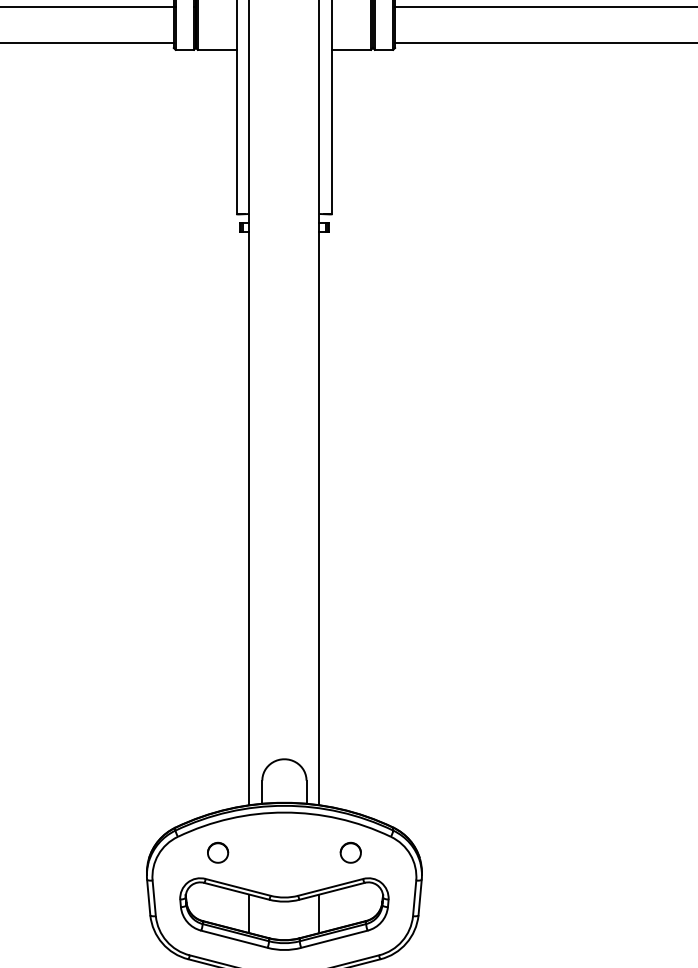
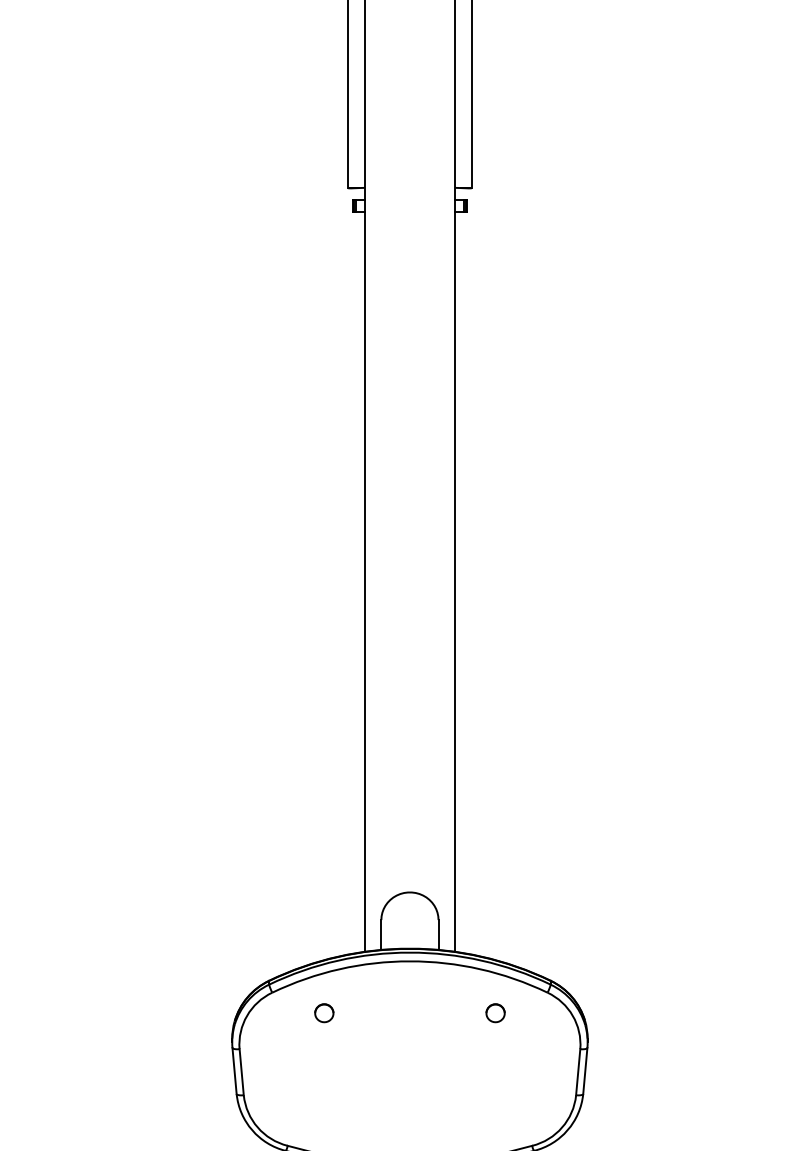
part: (218, 852) -> (324, 1012), size x0.7
part: (350, 852) -> (495, 1012), size x0.7
part: (284, 913) -> (410, 1091), removed

